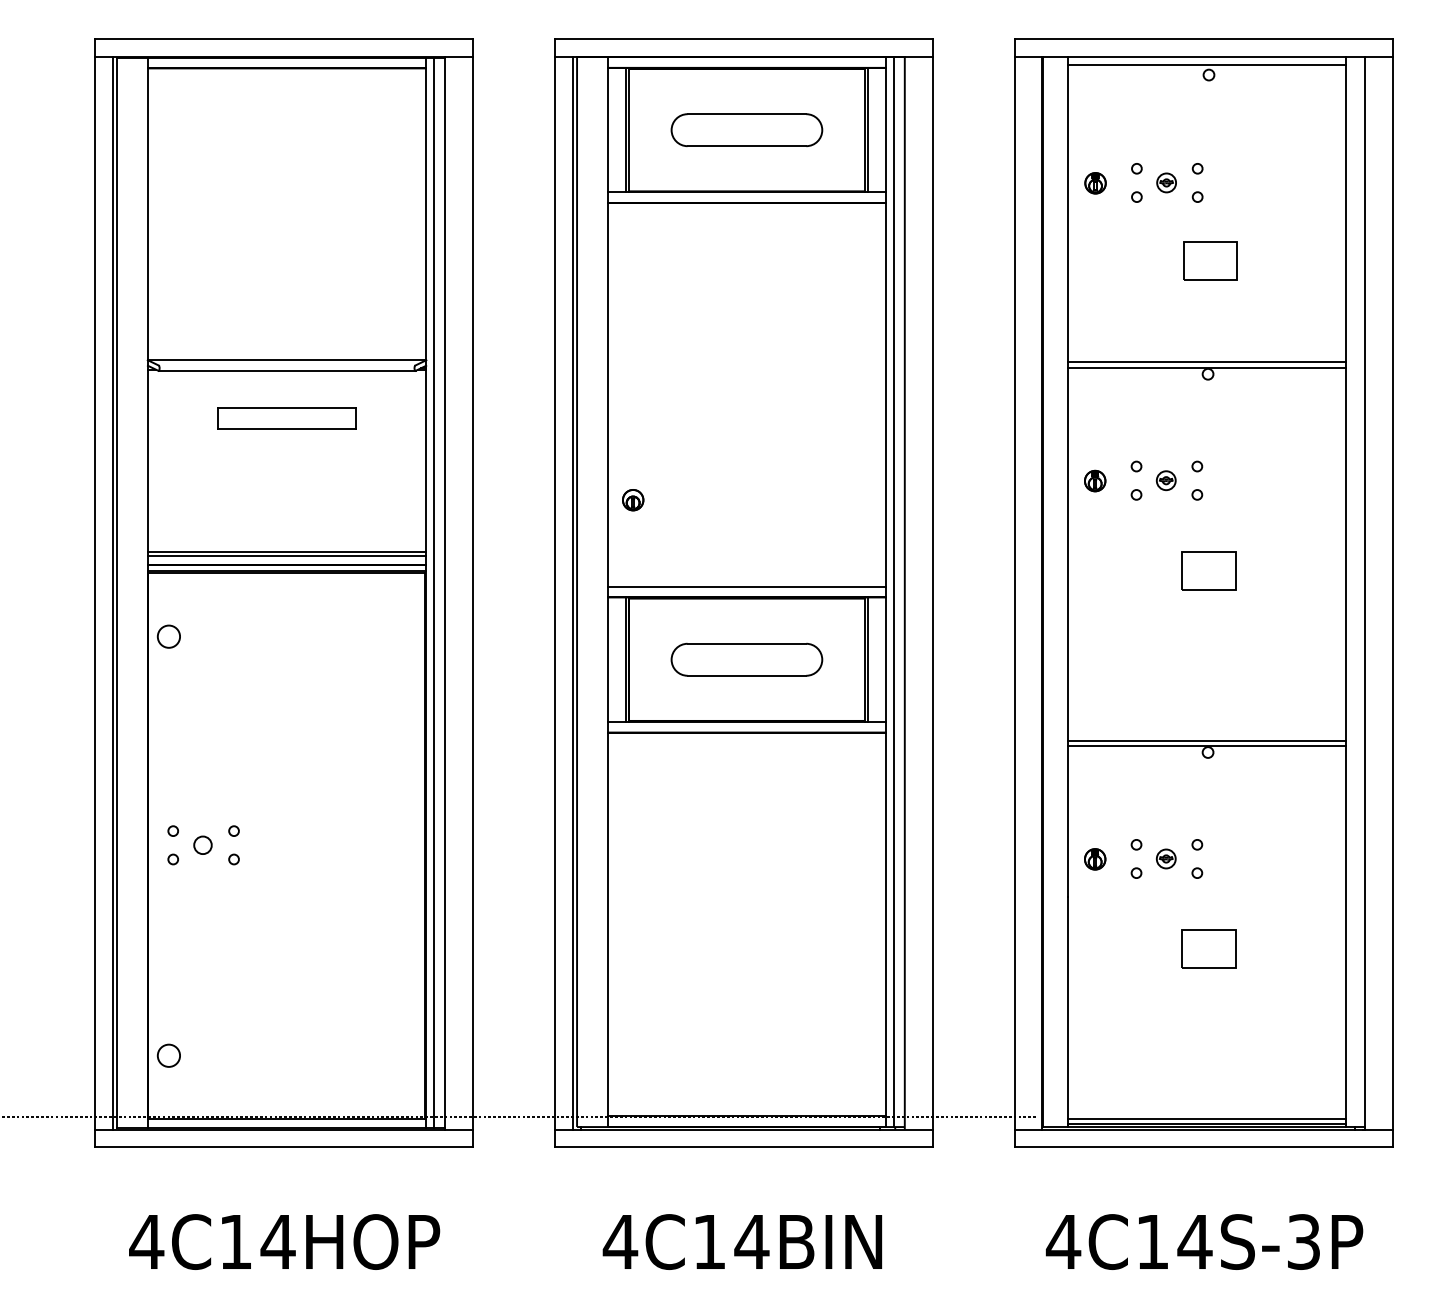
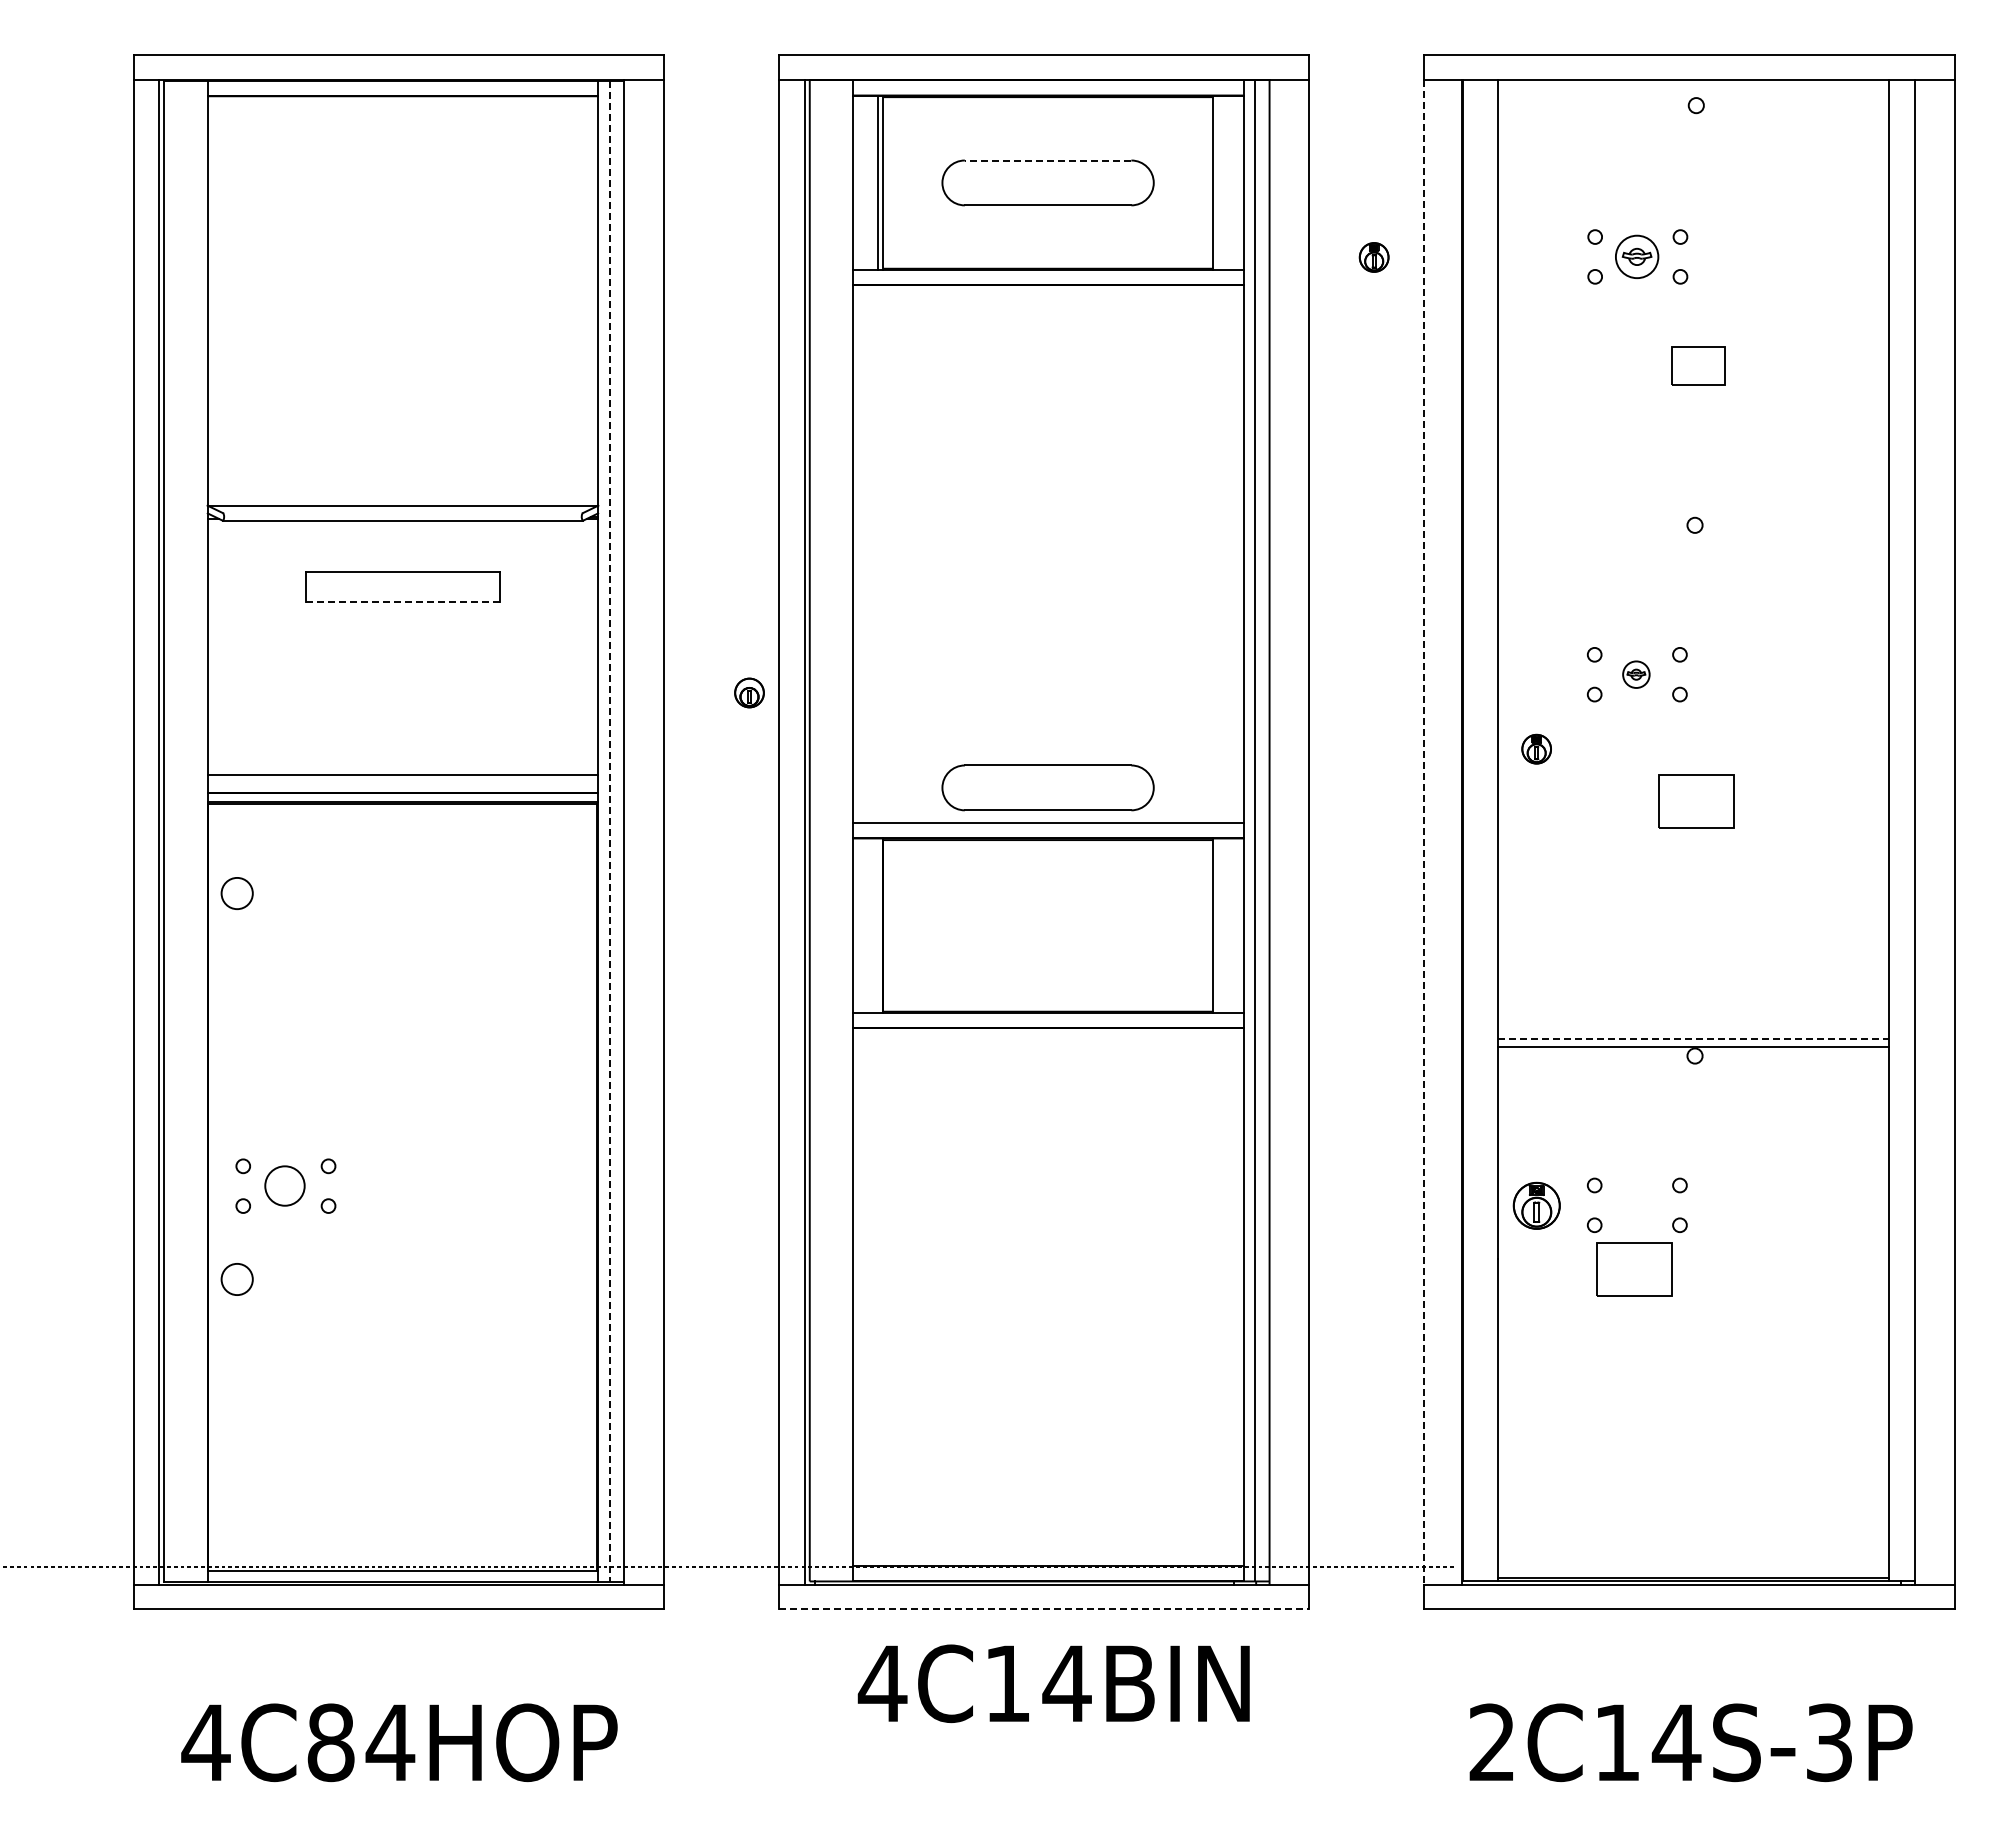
line: (1206, 65) -> (1693, 91), removed
line: (746, 114) -> (1047, 160), solid -> dashed
line: (868, 129) -> (1218, 182), removed
part: (1166, 182) -> (1636, 256), size x1.6
part: (1095, 183) -> (1373, 257), moved
part: (1210, 260) -> (1698, 365), size x0.7
line: (1206, 362) -> (1693, 508), removed
line: (1206, 367) -> (1693, 516), removed
line: (286, 429) -> (402, 602), solid -> dashed
part: (1095, 480) -> (1536, 748), moved
part: (633, 499) -> (749, 692), moved
line: (286, 556) -> (402, 780), removed
line: (434, 592) -> (609, 831), solid -> dashed
line: (1015, 593) -> (1424, 832), solid -> dashed
line: (626, 659) -> (878, 925), removed
part: (746, 659) -> (1047, 787), moved
line: (868, 659) -> (1218, 925), removed
line: (1207, 740) -> (1694, 1039), solid -> dashed
circle: (202, 845) -> (284, 1186), size x1.6
part: (1095, 859) -> (1536, 1205), size x1.6
part: (1166, 859) -> (1636, 1205), removed
part: (1209, 949) -> (1634, 1269), moved
circle: (168, 1055) -> (236, 1279), moved
line: (1206, 1119) -> (1693, 1570), removed
line: (744, 1147) -> (1044, 1609), solid -> dashed
text: (235, 1241) -> (330, 1742), 4C14HOP -> 4C84HOP
text: (742, 1241) -> (1053, 1683), moved
text: (1063, 1241) -> (1492, 1741), 4C14S-3P -> 2C14S-3P

